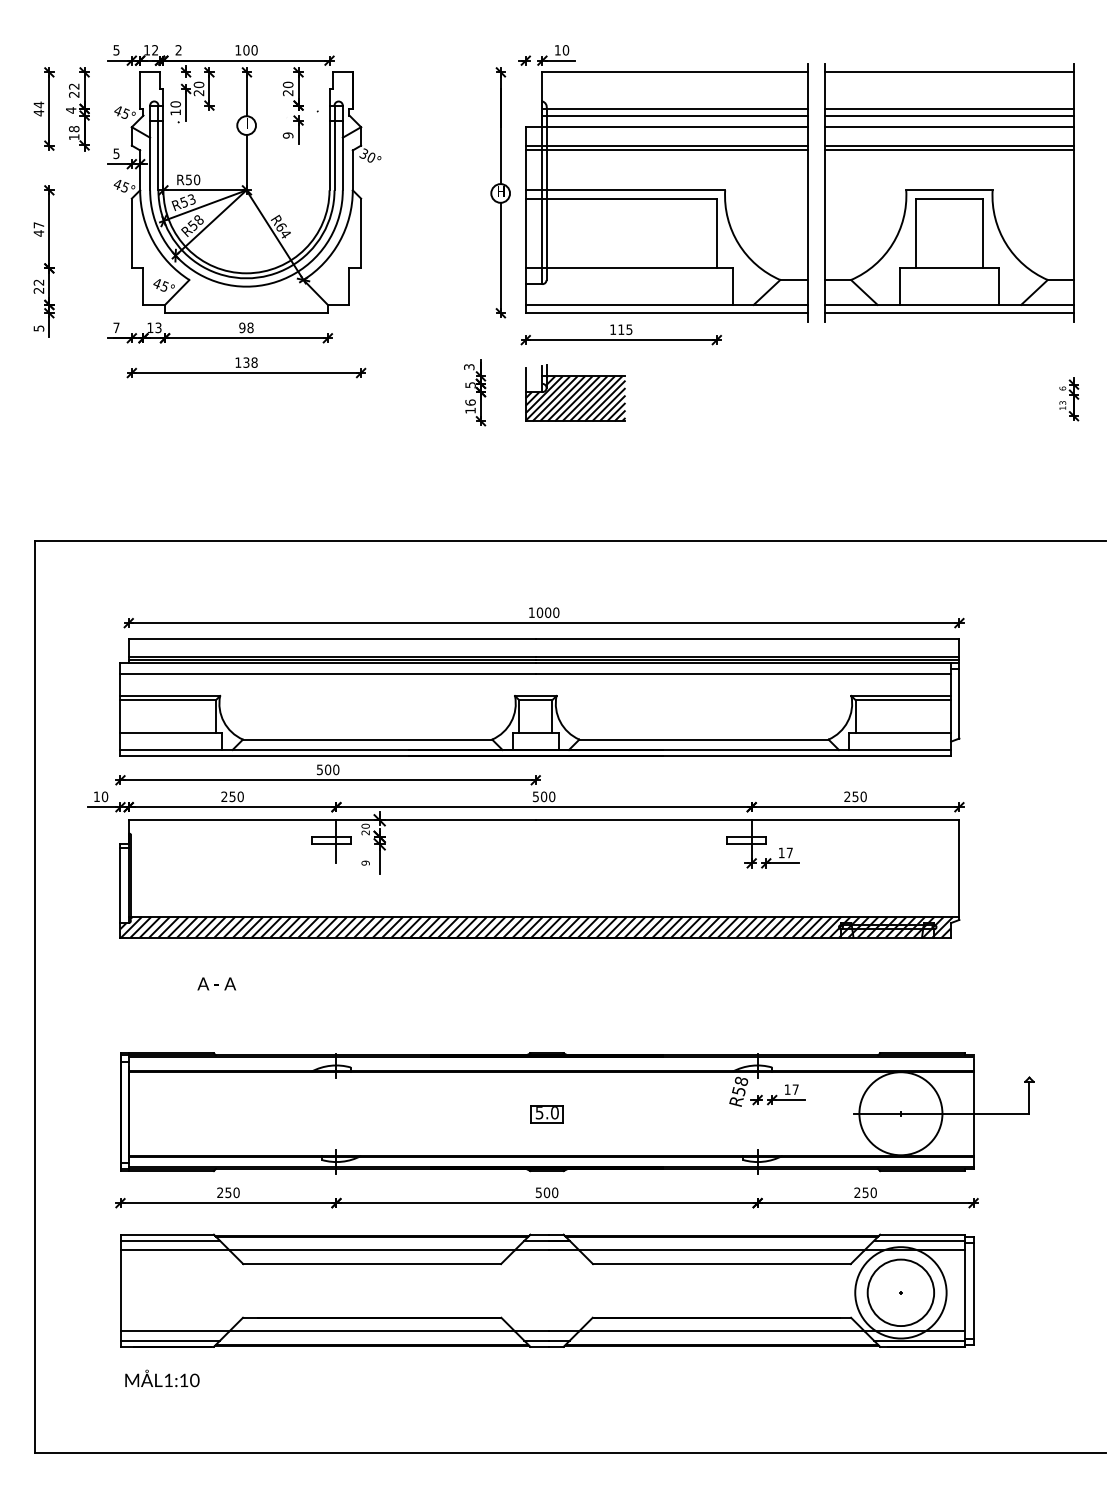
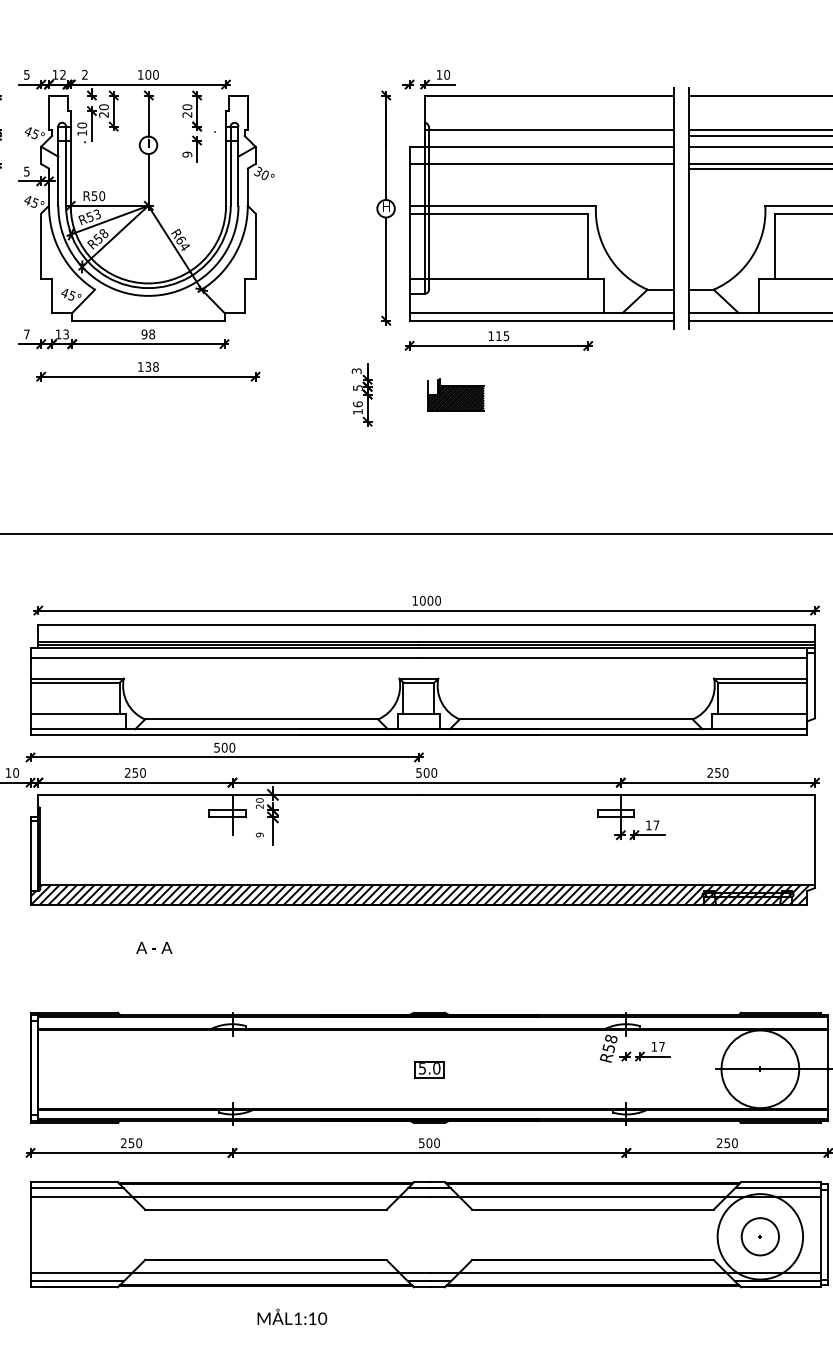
line: (675, 115) -> (549, 135), removed
line: (666, 150) -> (541, 168), removed
part: (575, 392) -> (456, 394), size x0.6
text: (216, 983) -> (154, 947), moved
circle: (900, 1292) -> (759, 1236), size x0.6
text: (162, 1378) -> (292, 1316), moved

